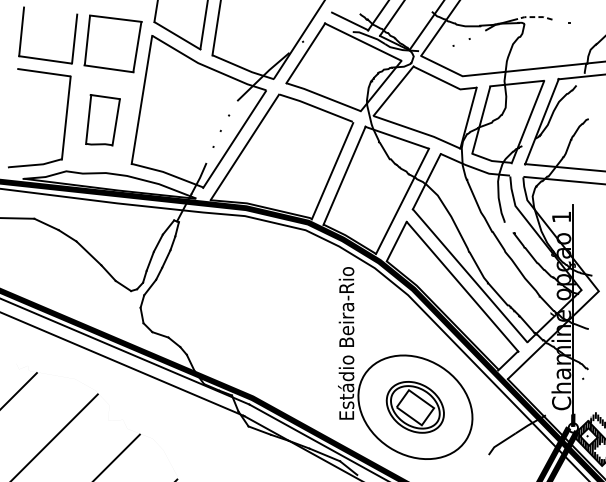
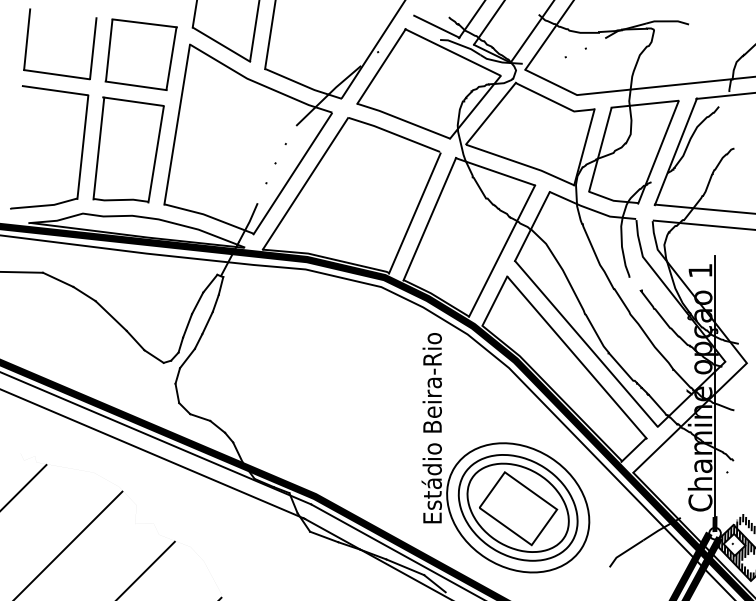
line: (535, 17) -> (667, 21), dashed -> solid
part: (102, 119) -> (128, 149), size x1.67
part: (414, 407) -> (517, 507), size x1.67

